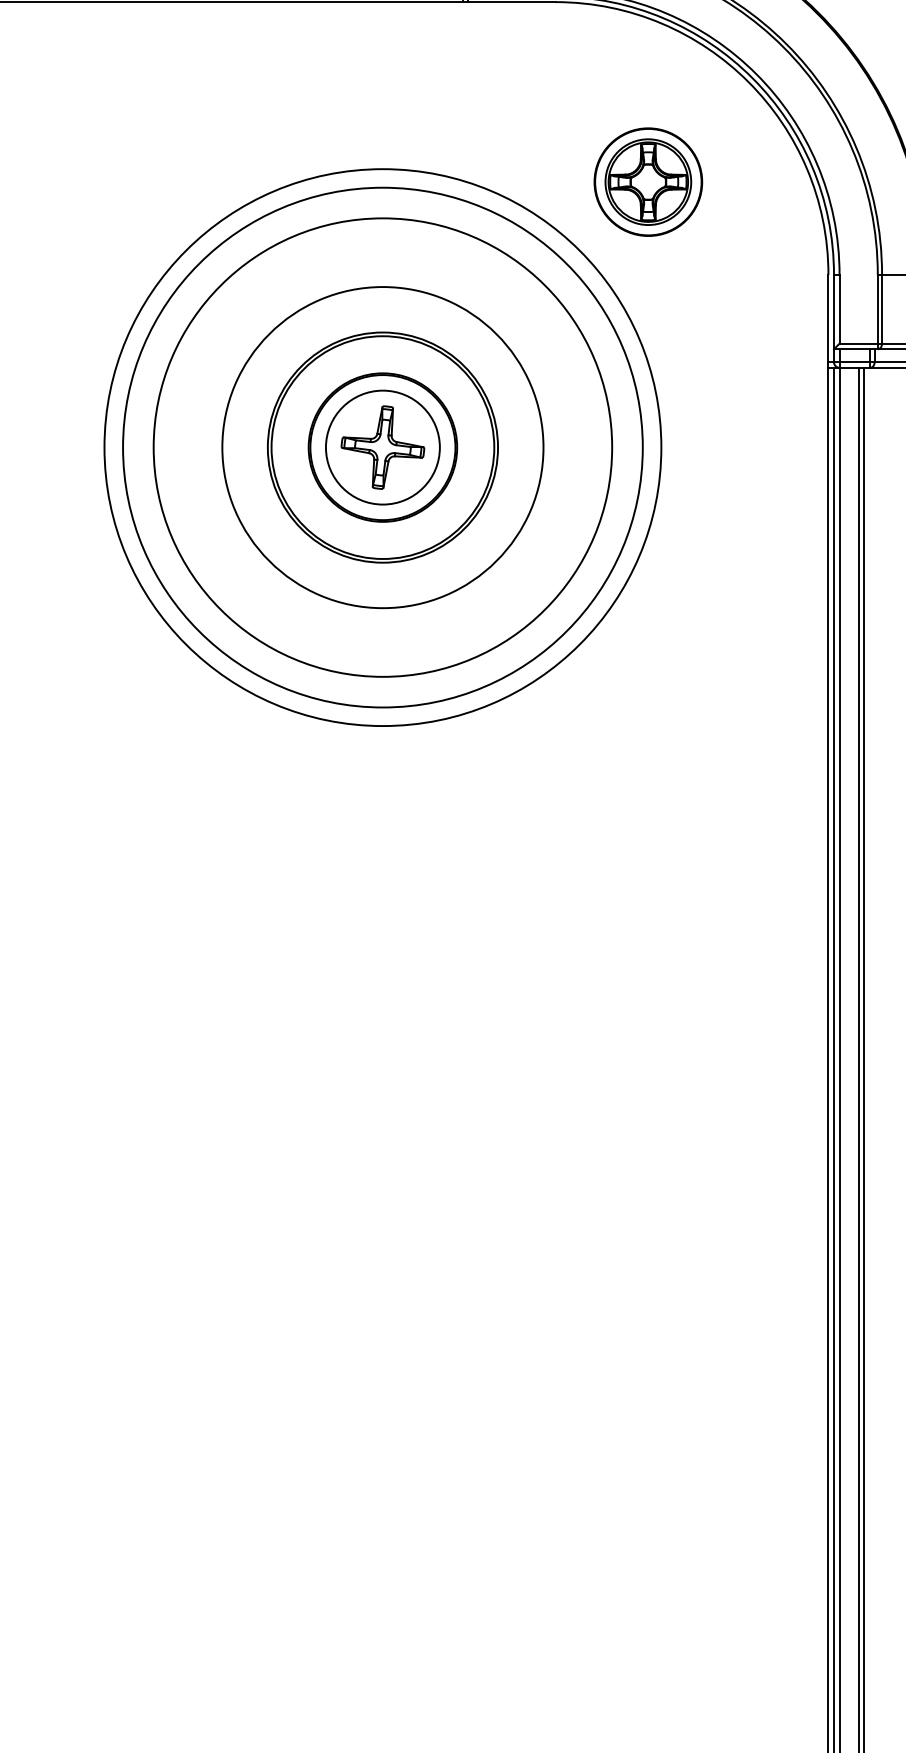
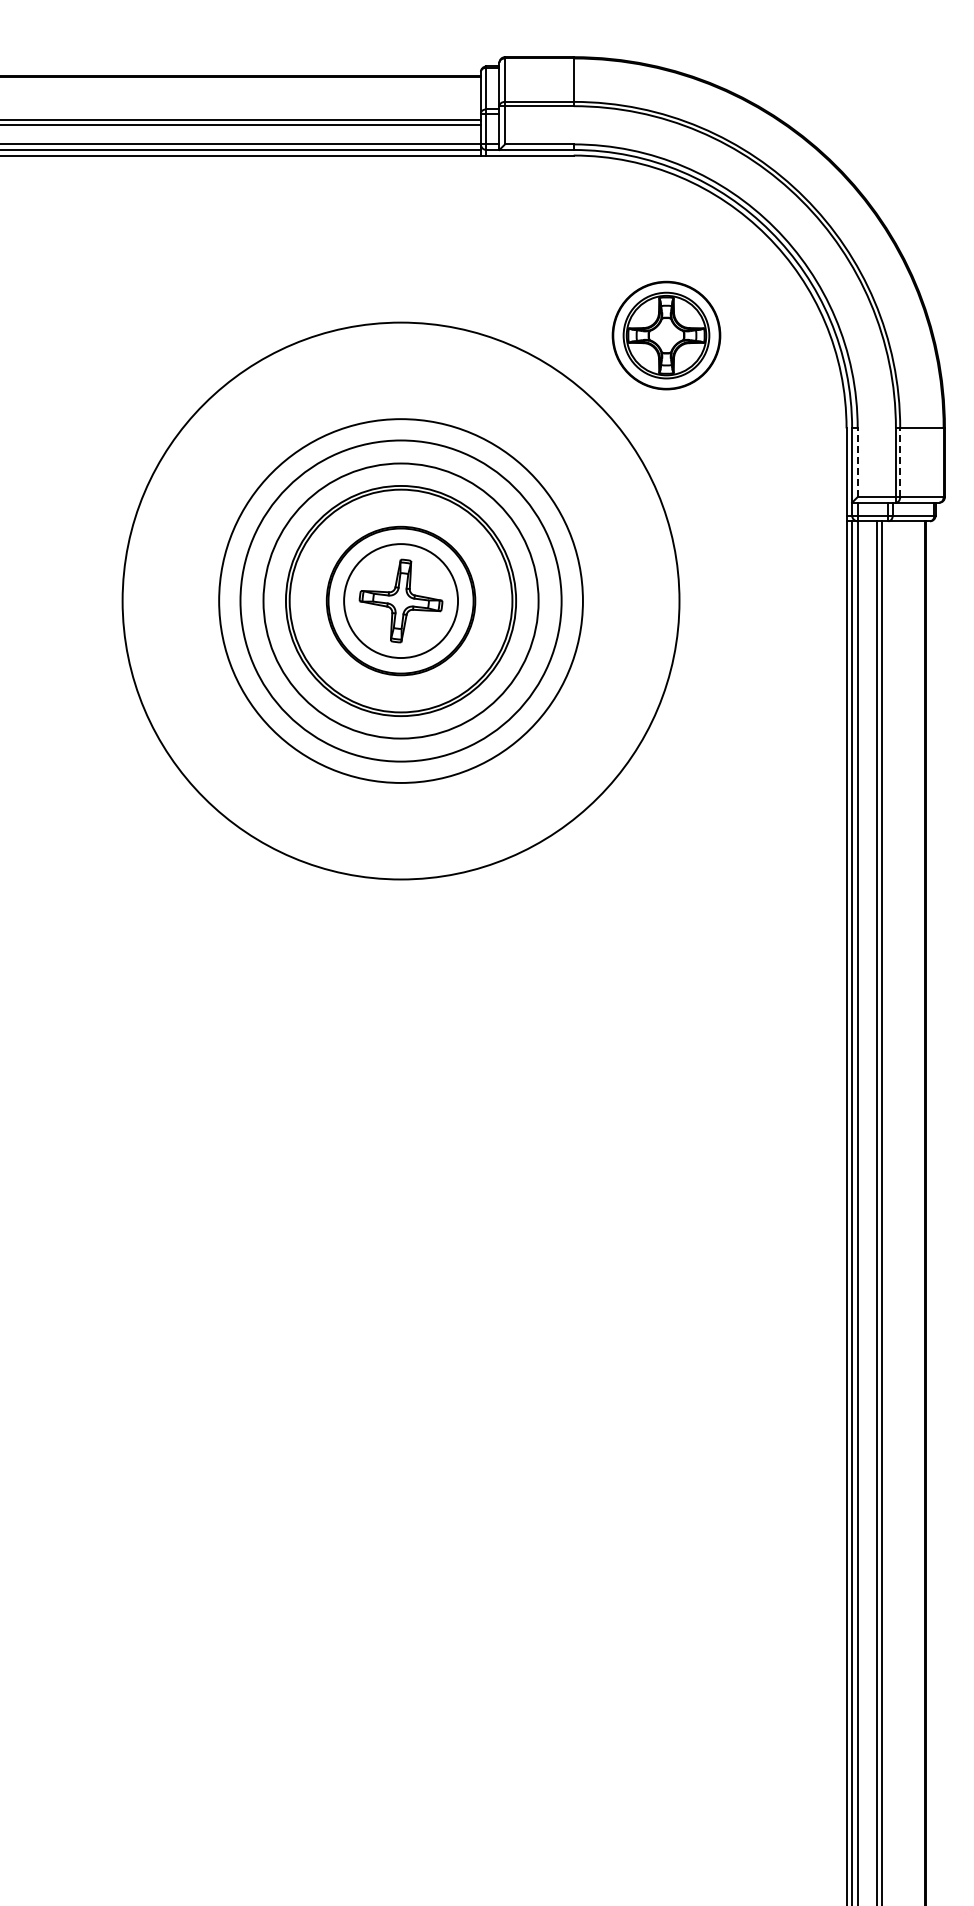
line: (839, 309) -> (857, 462), solid -> dashed
line: (882, 309) -> (900, 462), solid -> dashed
circle: (382, 447) -> (400, 600), size x0.6
circle: (382, 447) -> (400, 600), size x0.7

